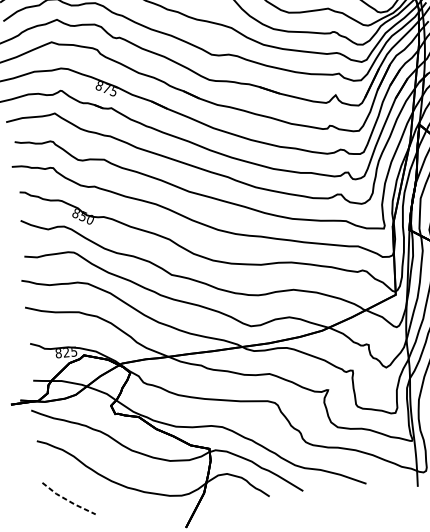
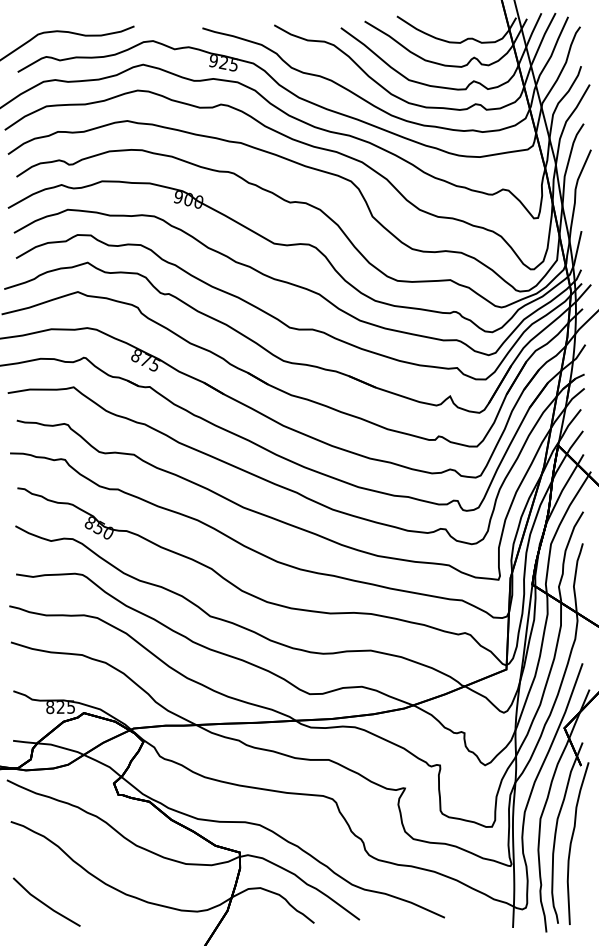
line: (68, 500) -> (45, 904), dashed -> solid

